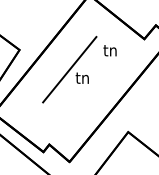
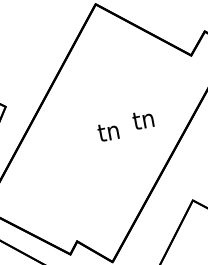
text: (109, 50) -> (142, 119), moved
line: (69, 69) -> (86, 122), removed

